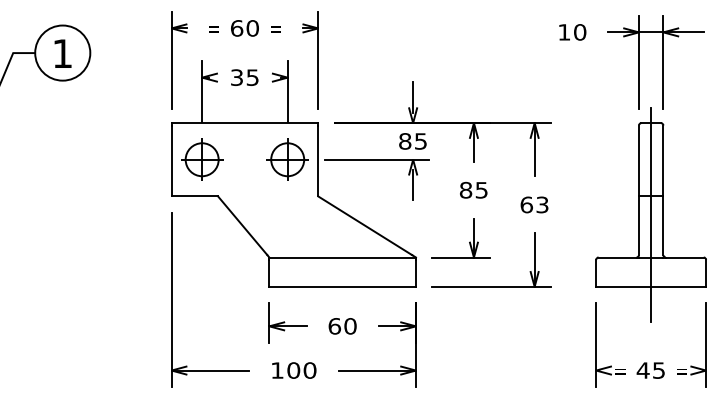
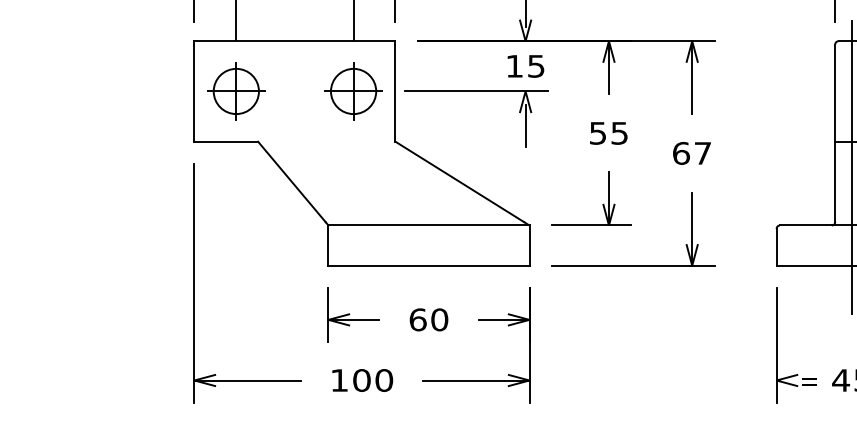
text: (405, 141) -> (515, 66), 85 -> 15
text: (466, 189) -> (598, 132), 85 -> 55
text: (542, 204) -> (702, 152), 63 -> 67

